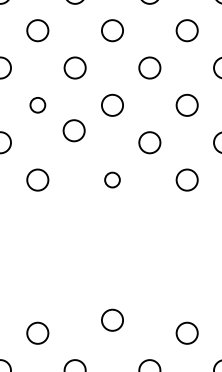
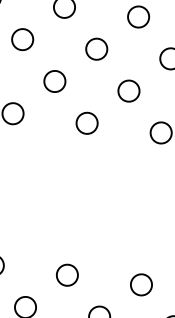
circle: (37, 104) -> (22, 38), size x1.43
circle: (73, 130) -> (54, 81), moved
circle: (112, 179) -> (87, 122), size x1.43
circle: (112, 319) -> (67, 274), moved

